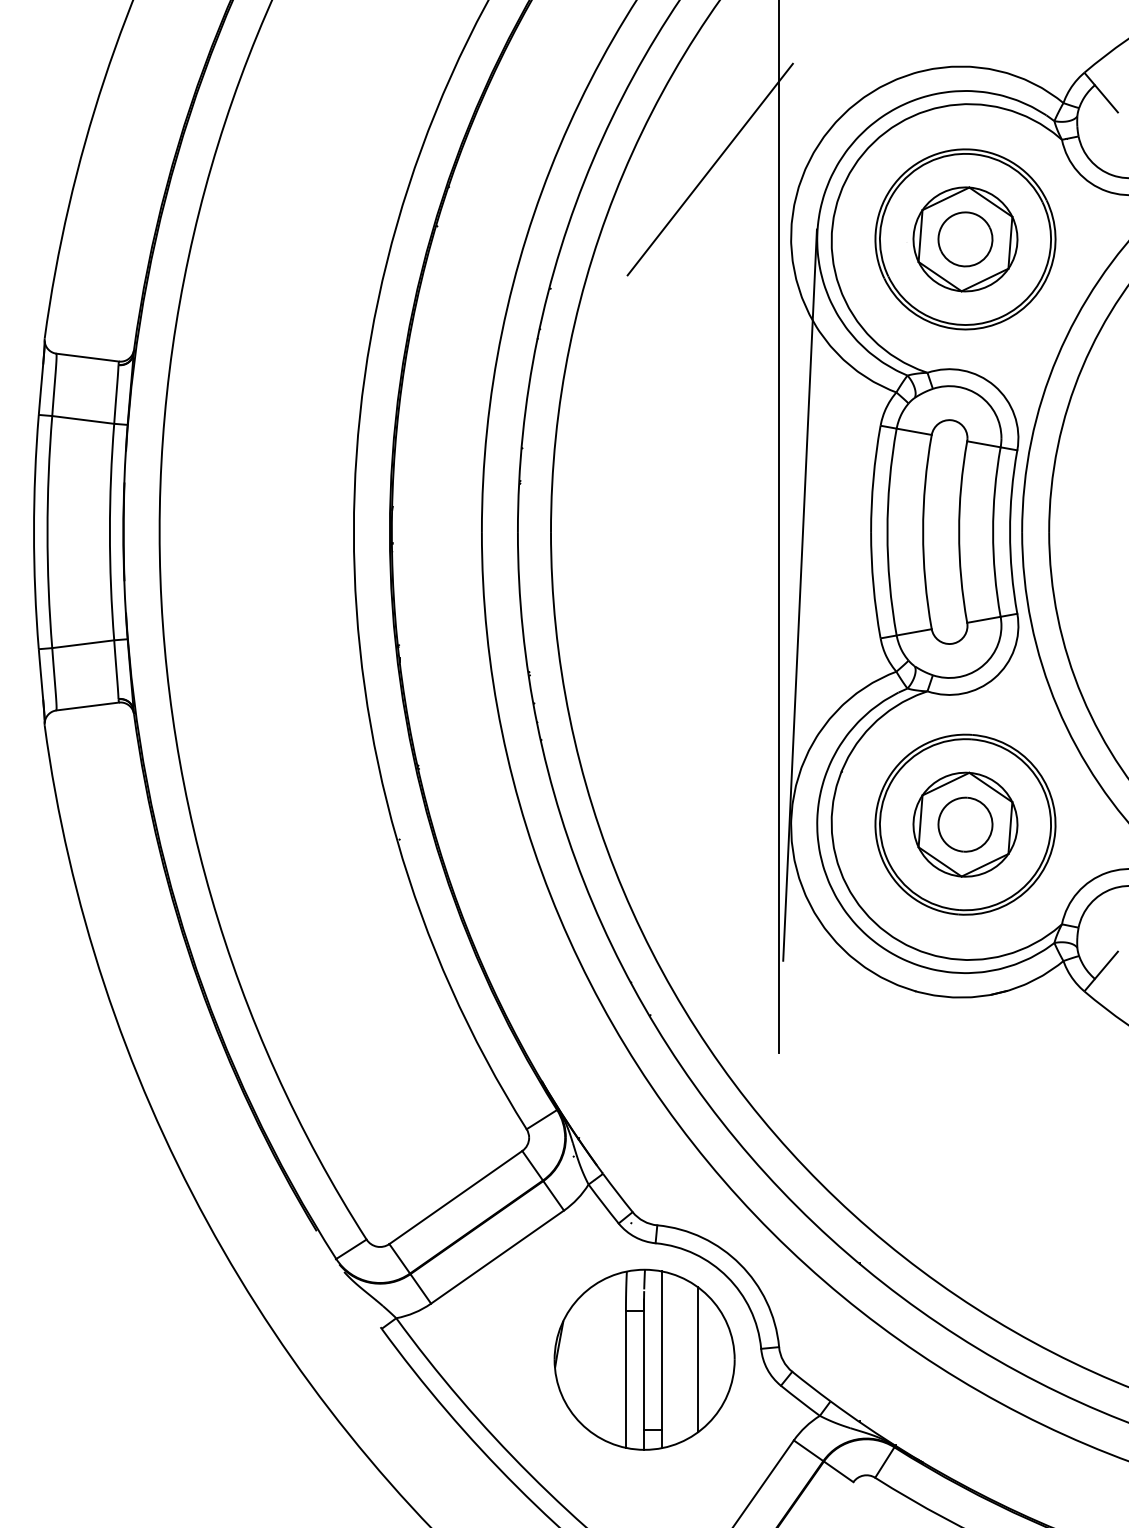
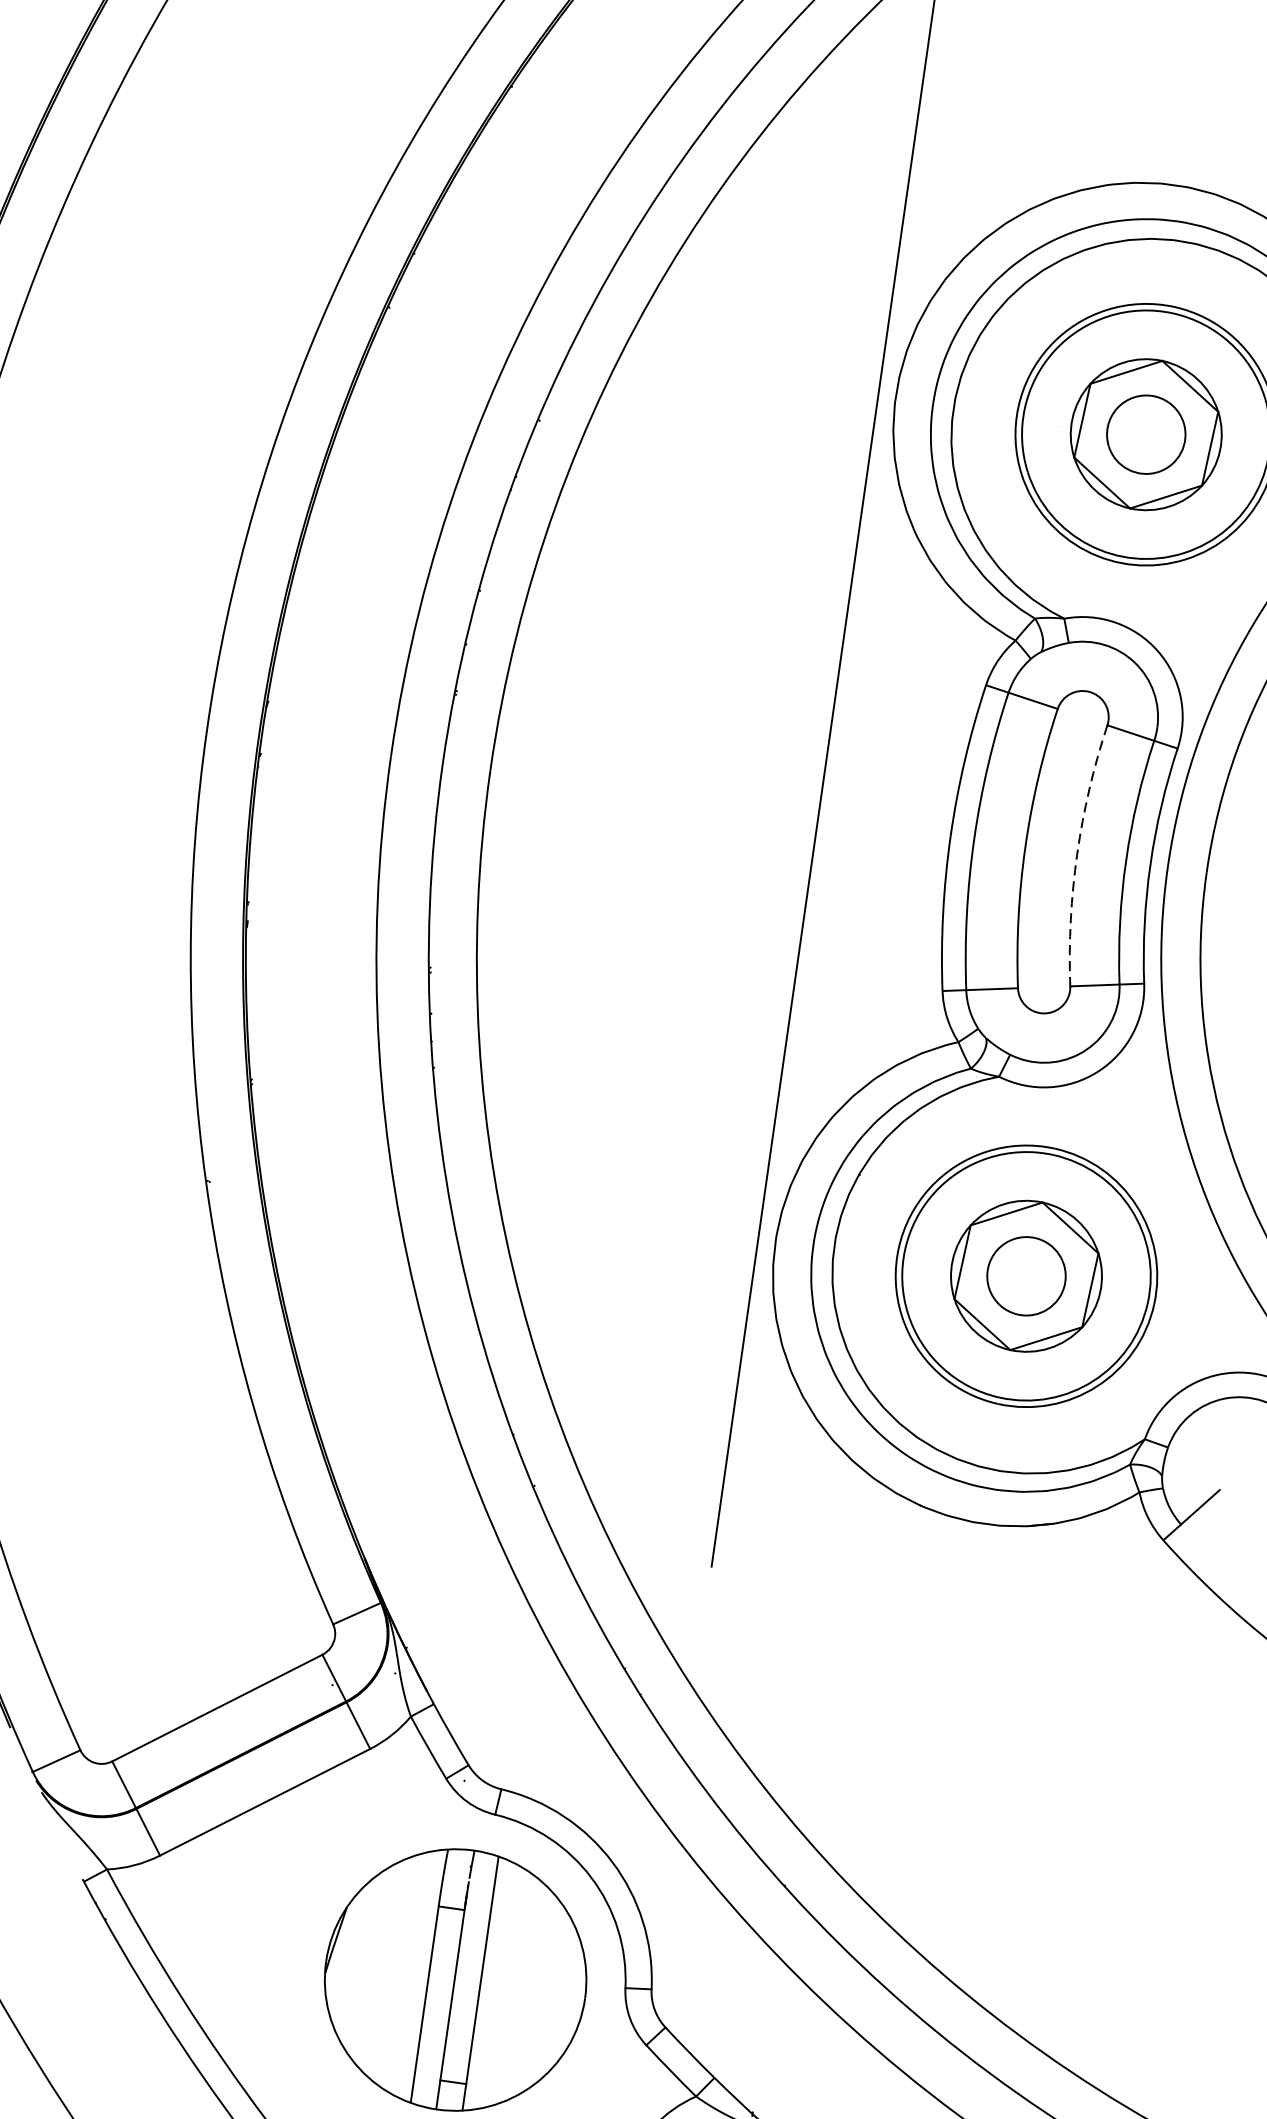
line: (709, 169) -> (792, 281), removed
arc: (959, 532) -> (1077, 854), solid -> dashed
line: (799, 594) -> (834, 911), removed
line: (697, 1359) -> (531, 1990), removed

